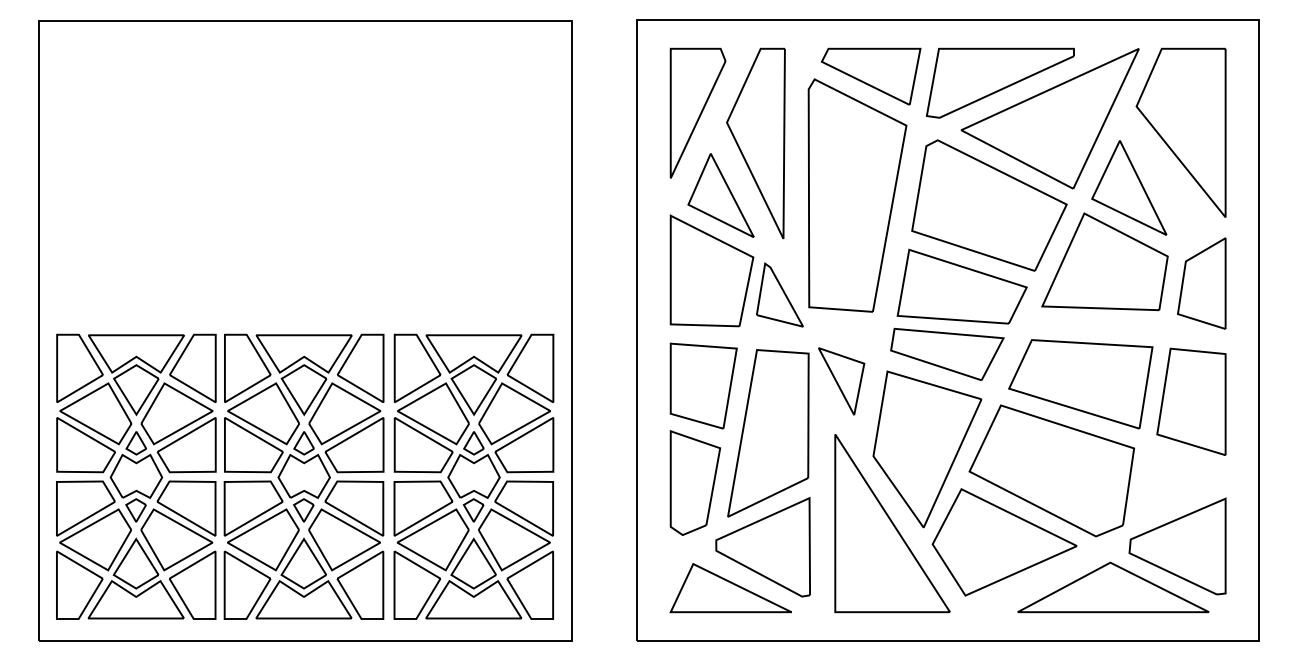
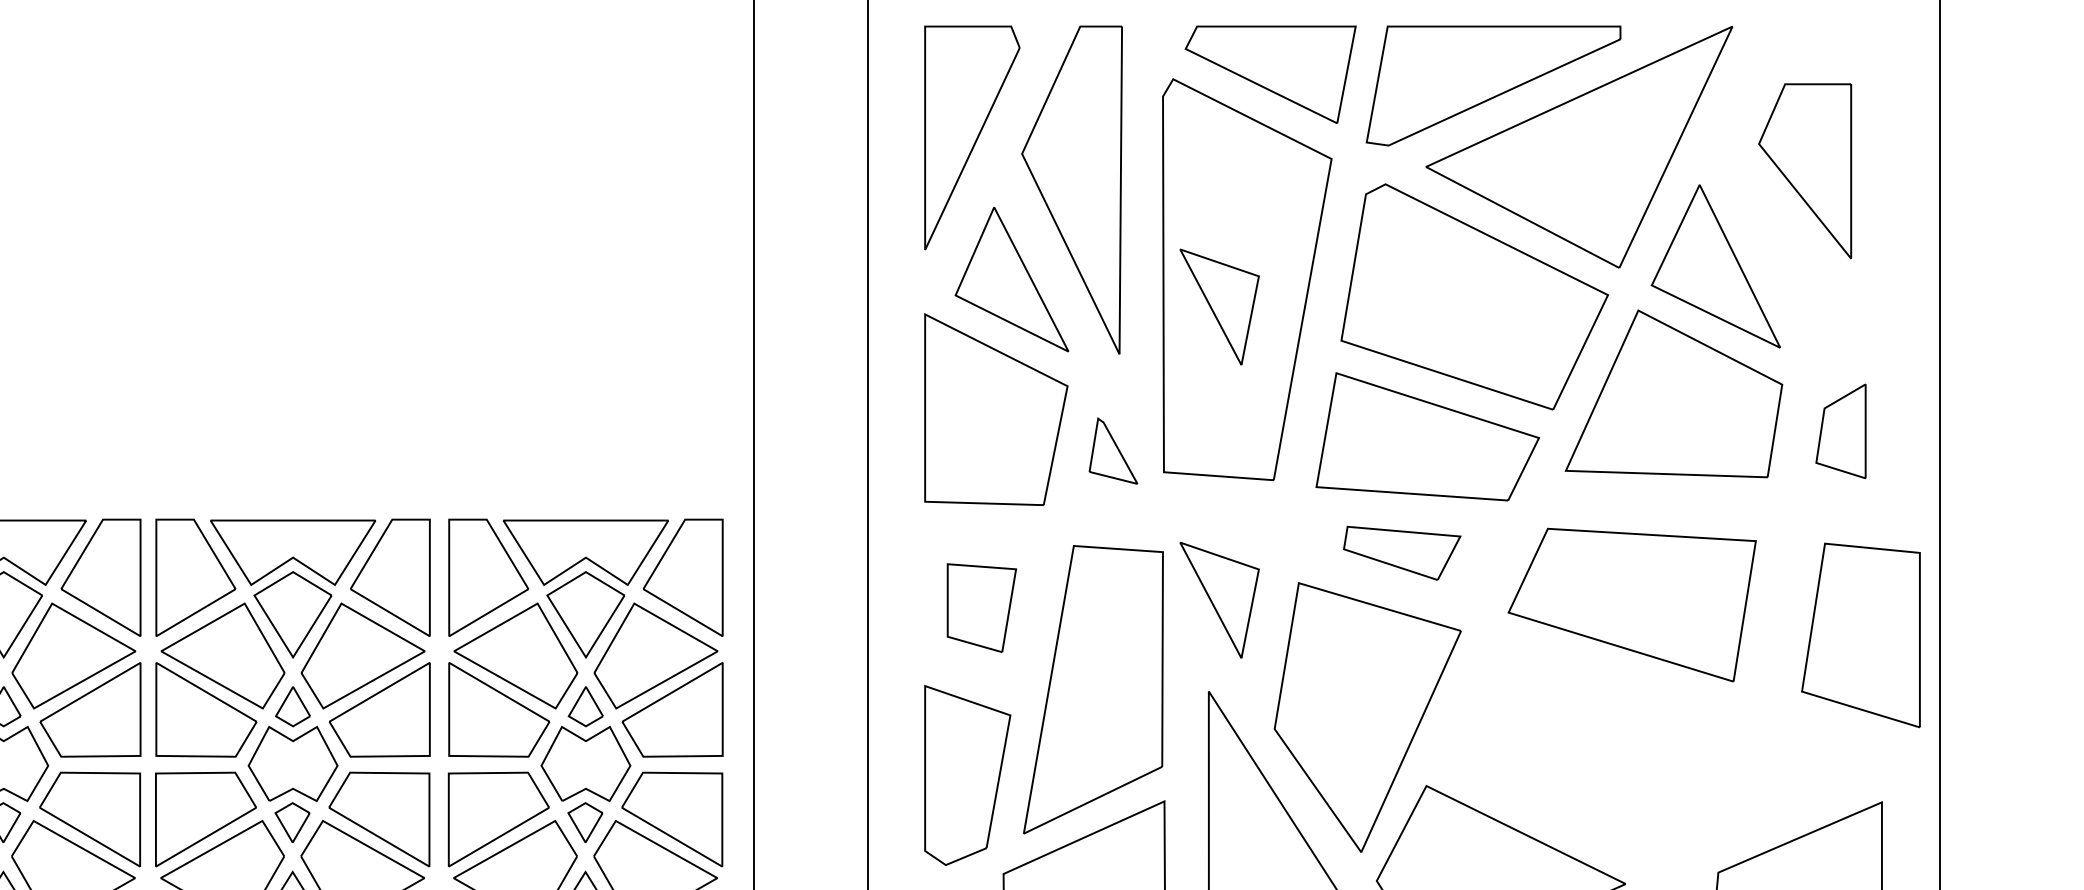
part: (1180, 132) -> (1804, 170), size x0.6
part: (841, 211) -> (1219, 307), added
part: (1201, 283) -> (1840, 431), size x0.6
part: (779, 294) -> (1112, 450), size x0.6
part: (947, 353) -> (1402, 551), size x0.6
part: (703, 385) -> (981, 607), size x0.6
part: (1191, 401) -> (1861, 634), moved
part: (1051, 470) -> (1581, 753), removed

